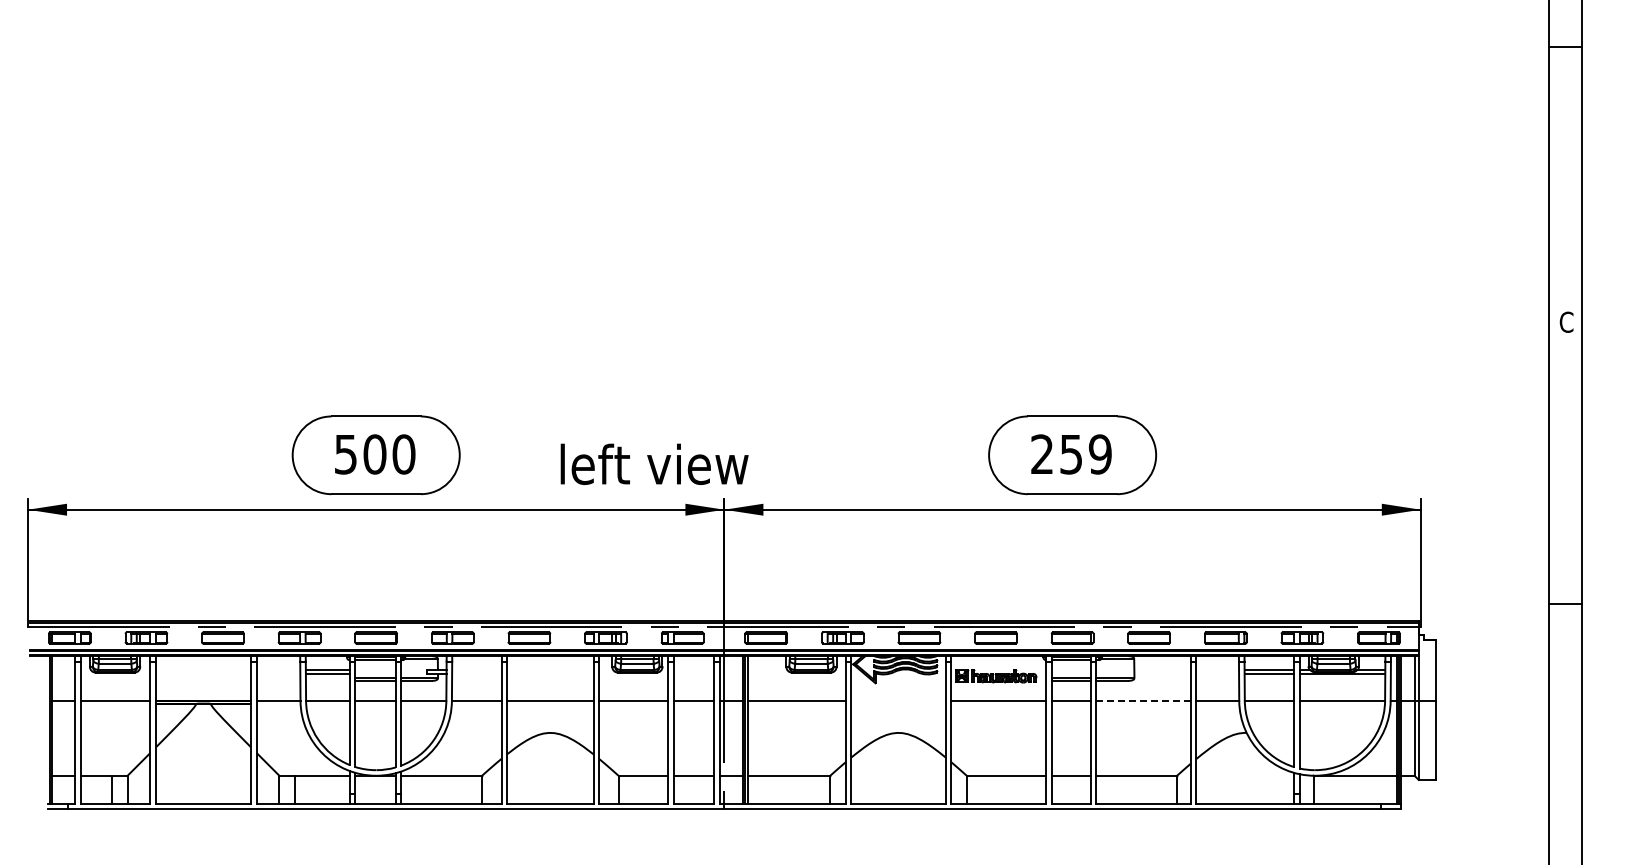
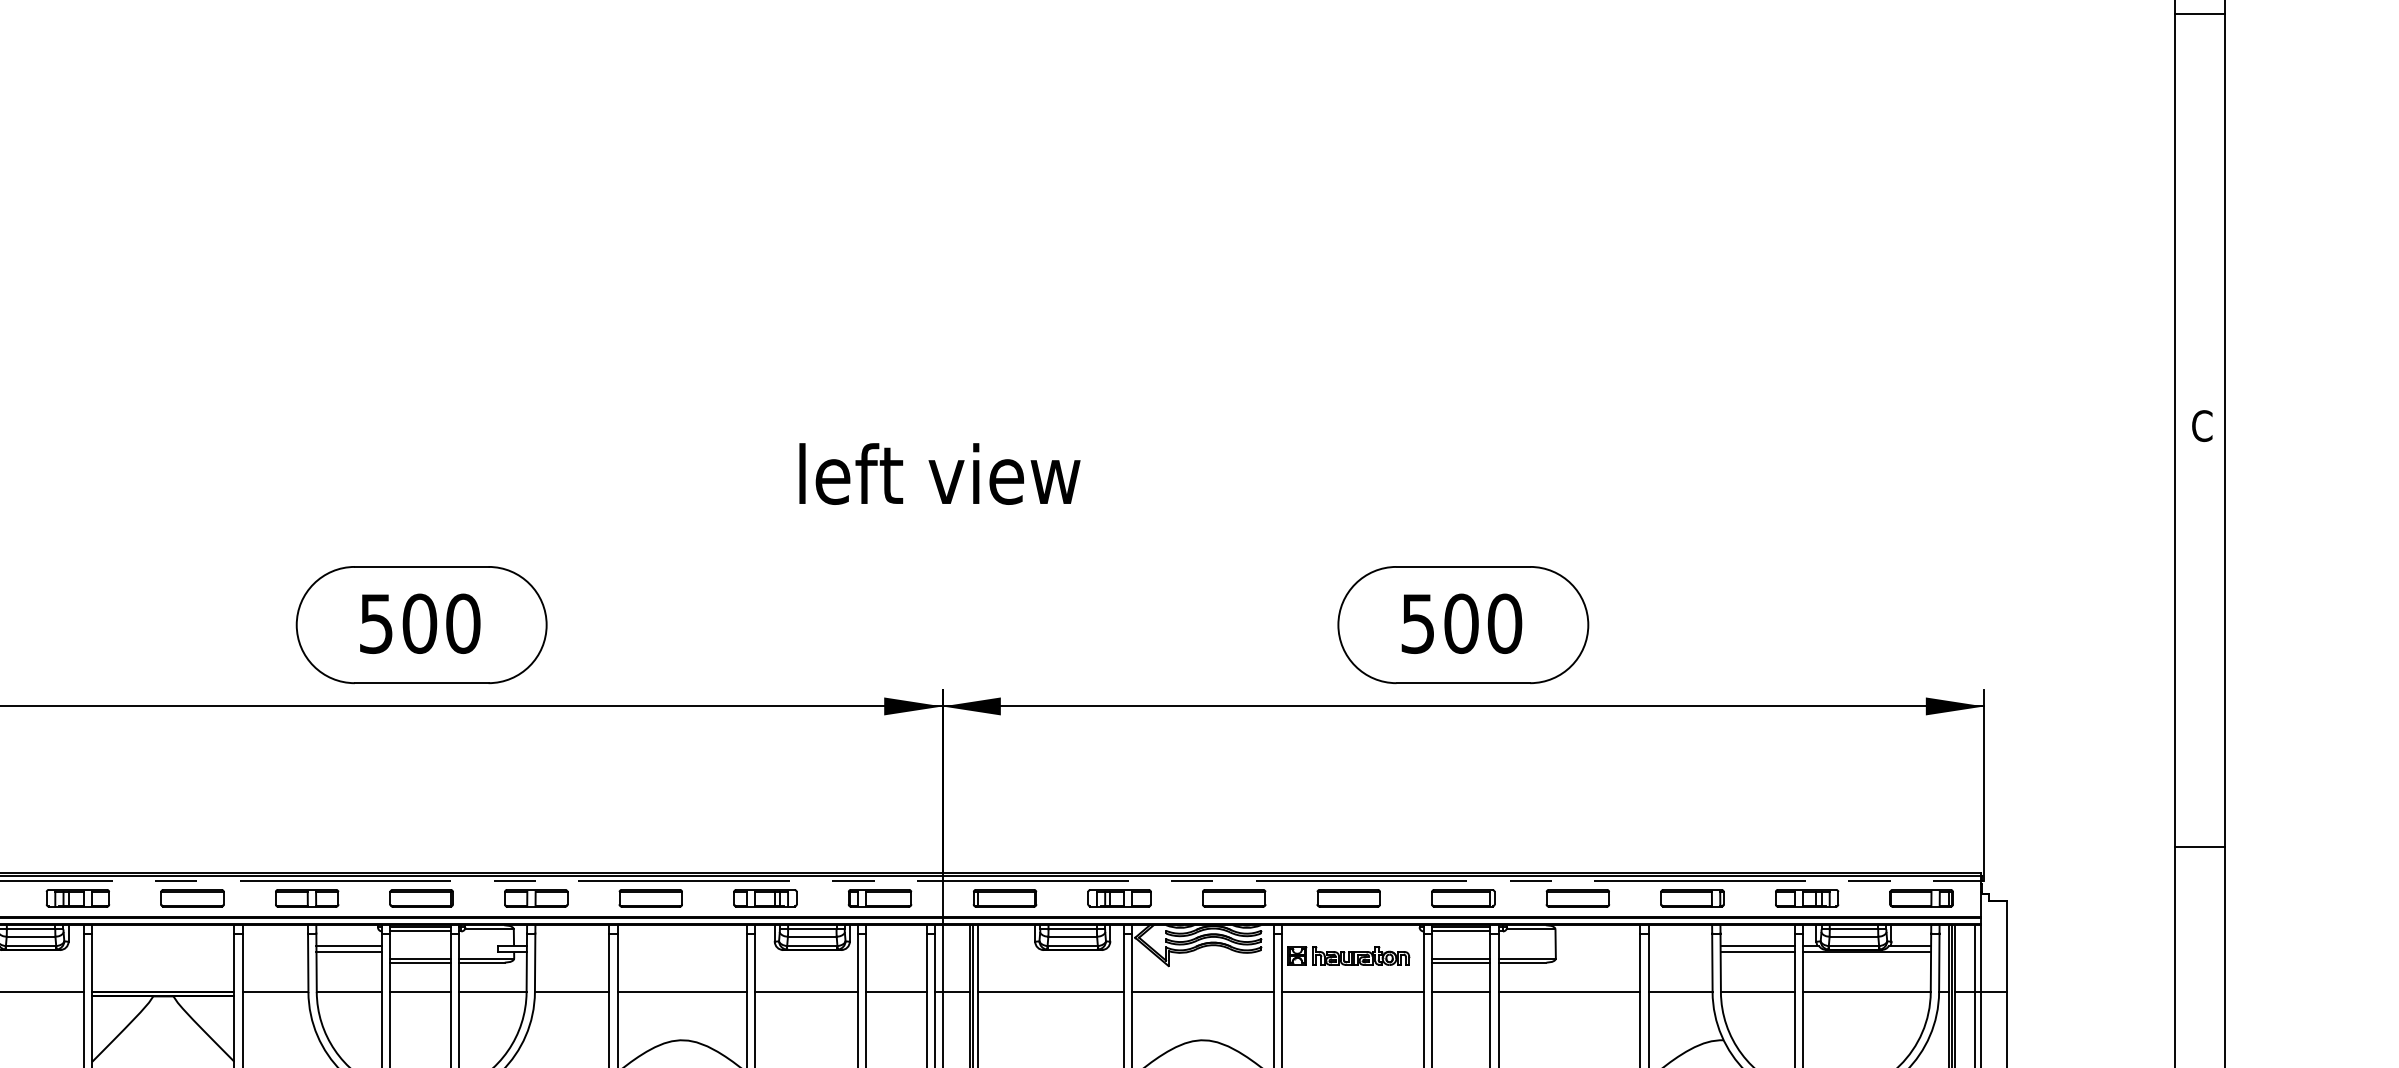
text: (1071, 454) -> (1461, 623), 259 -> 500
text: (654, 463) -> (939, 472), moved
line: (898, 700) -> (1202, 991), added
line: (1144, 700) -> (1570, 991), dashed -> solid

